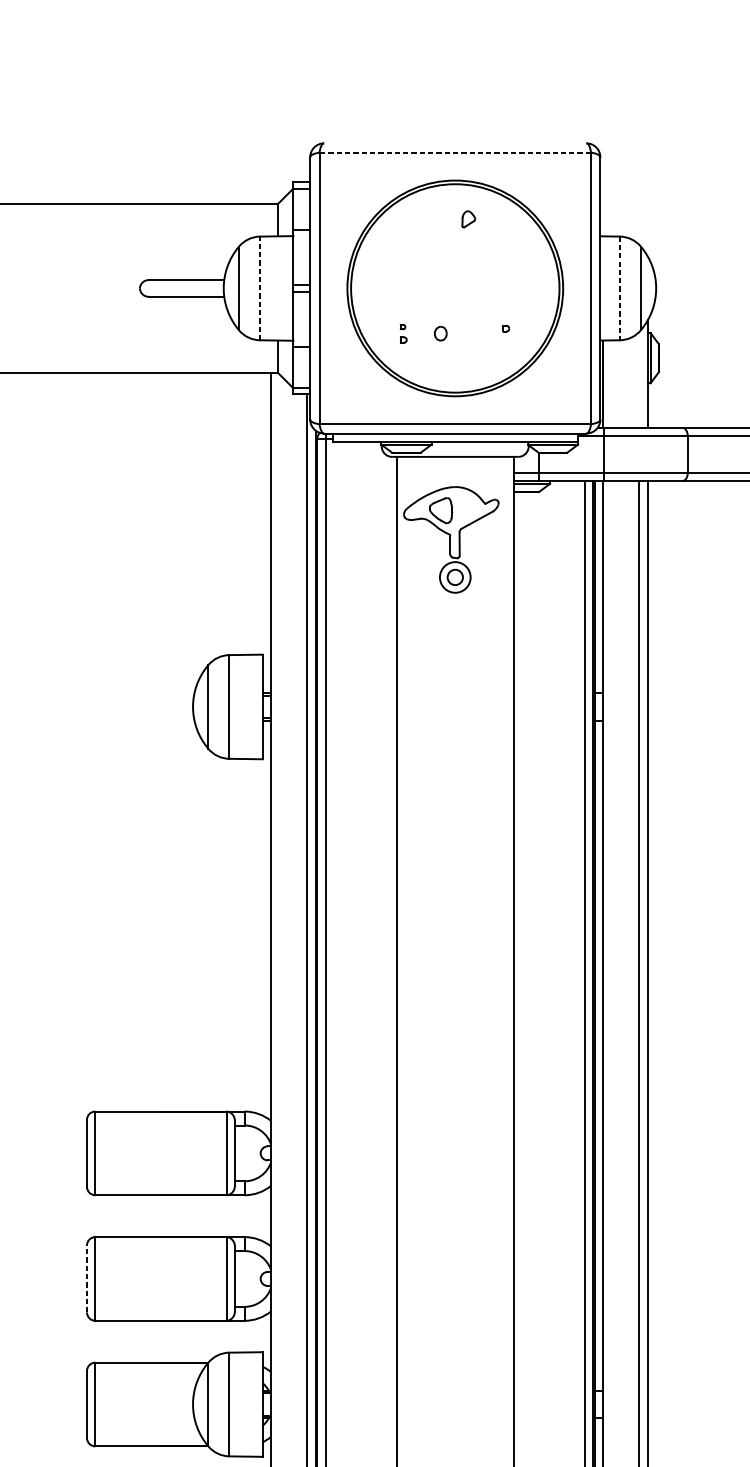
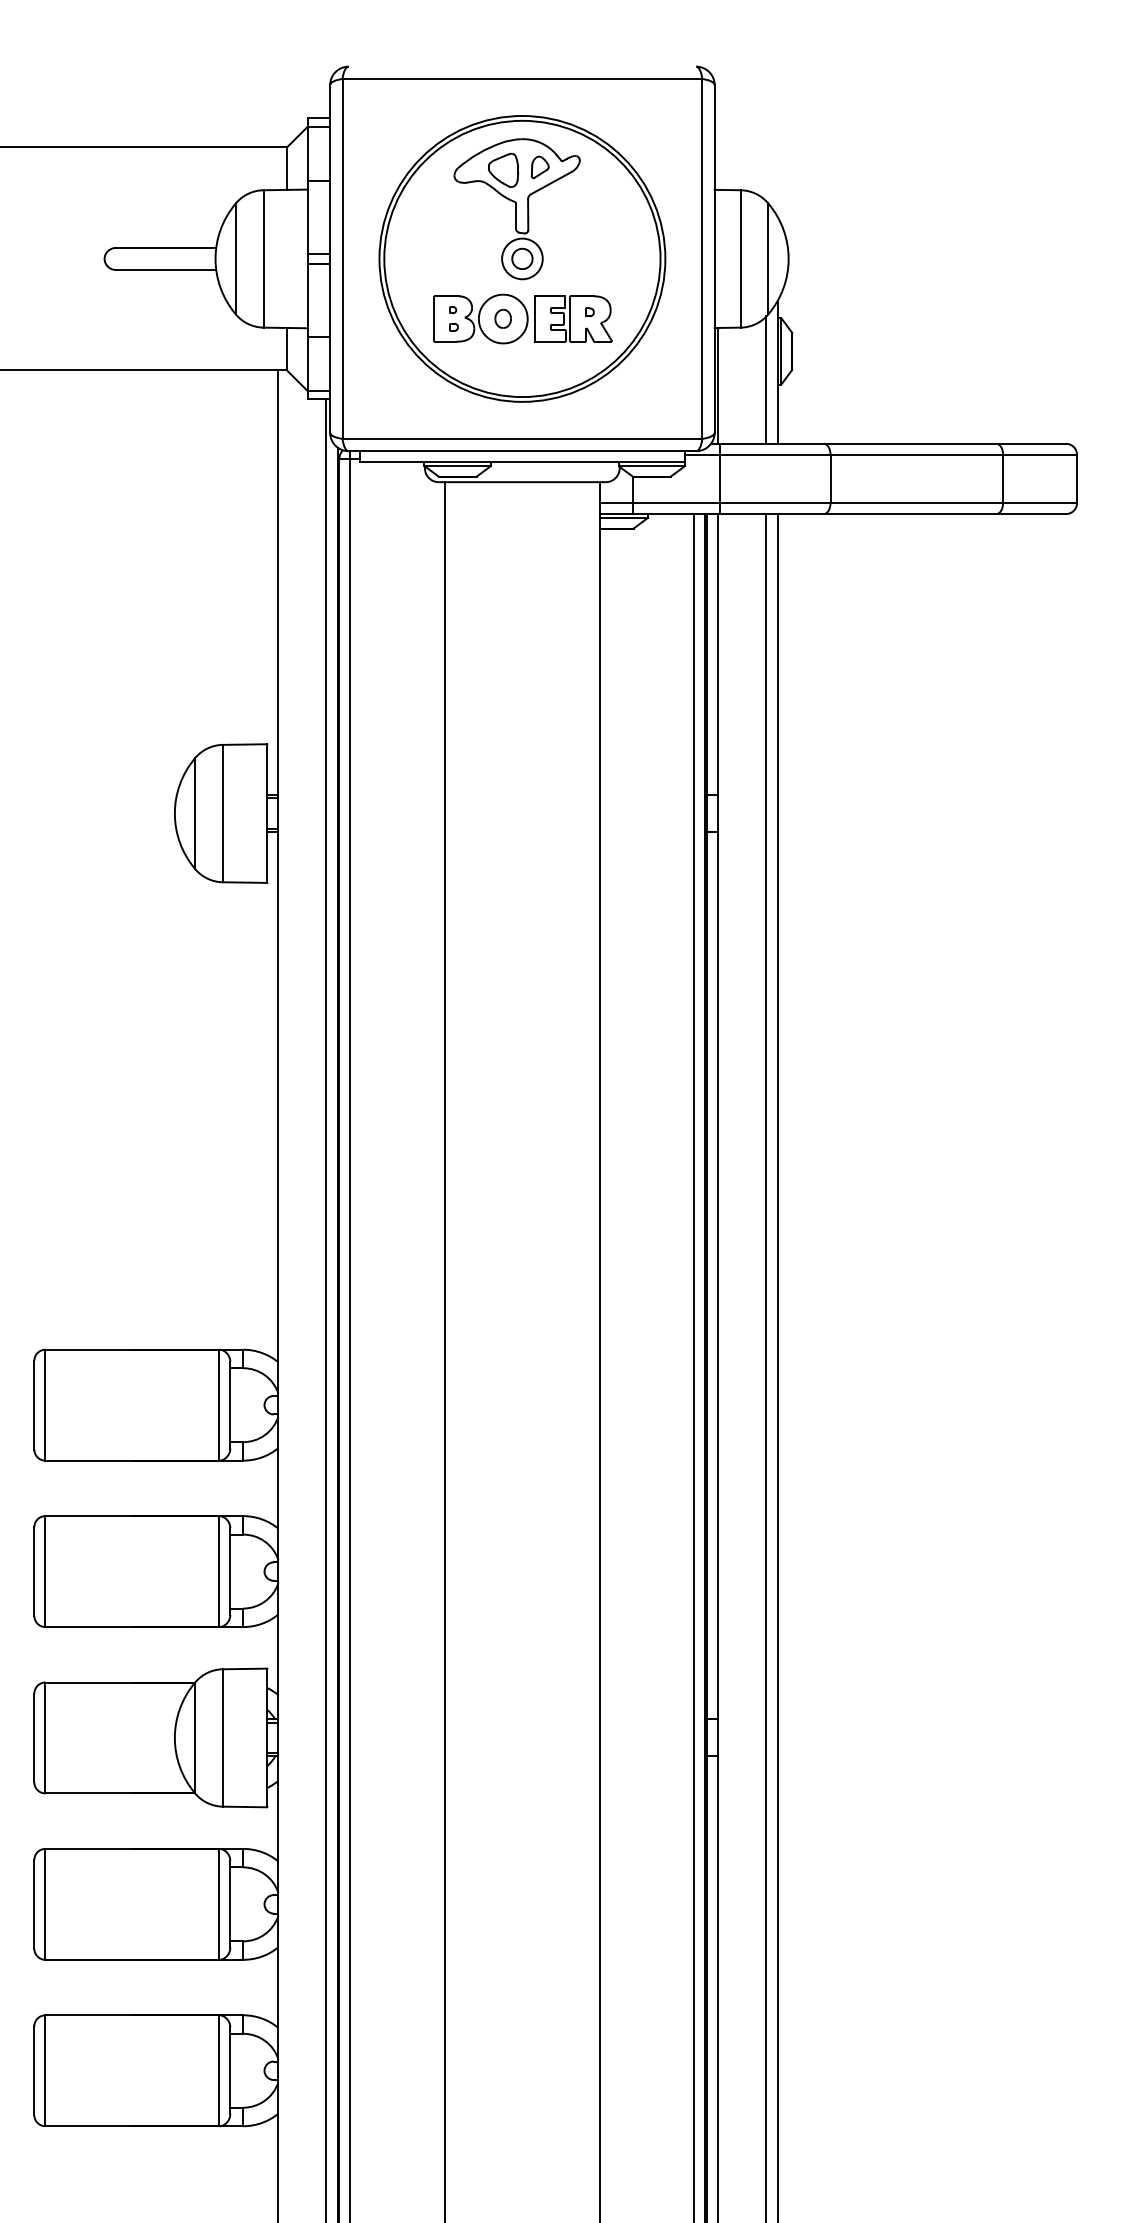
line: (455, 153) -> (522, 79), dashed -> solid
line: (259, 288) -> (263, 258), dashed -> solid
line: (619, 288) -> (740, 258), dashed -> solid
part: (455, 333) -> (522, 318), added
line: (639, 379) -> (766, 379), added
part: (450, 540) -> (516, 209), moved
line: (87, 1278) -> (34, 1571), dashed -> solid

